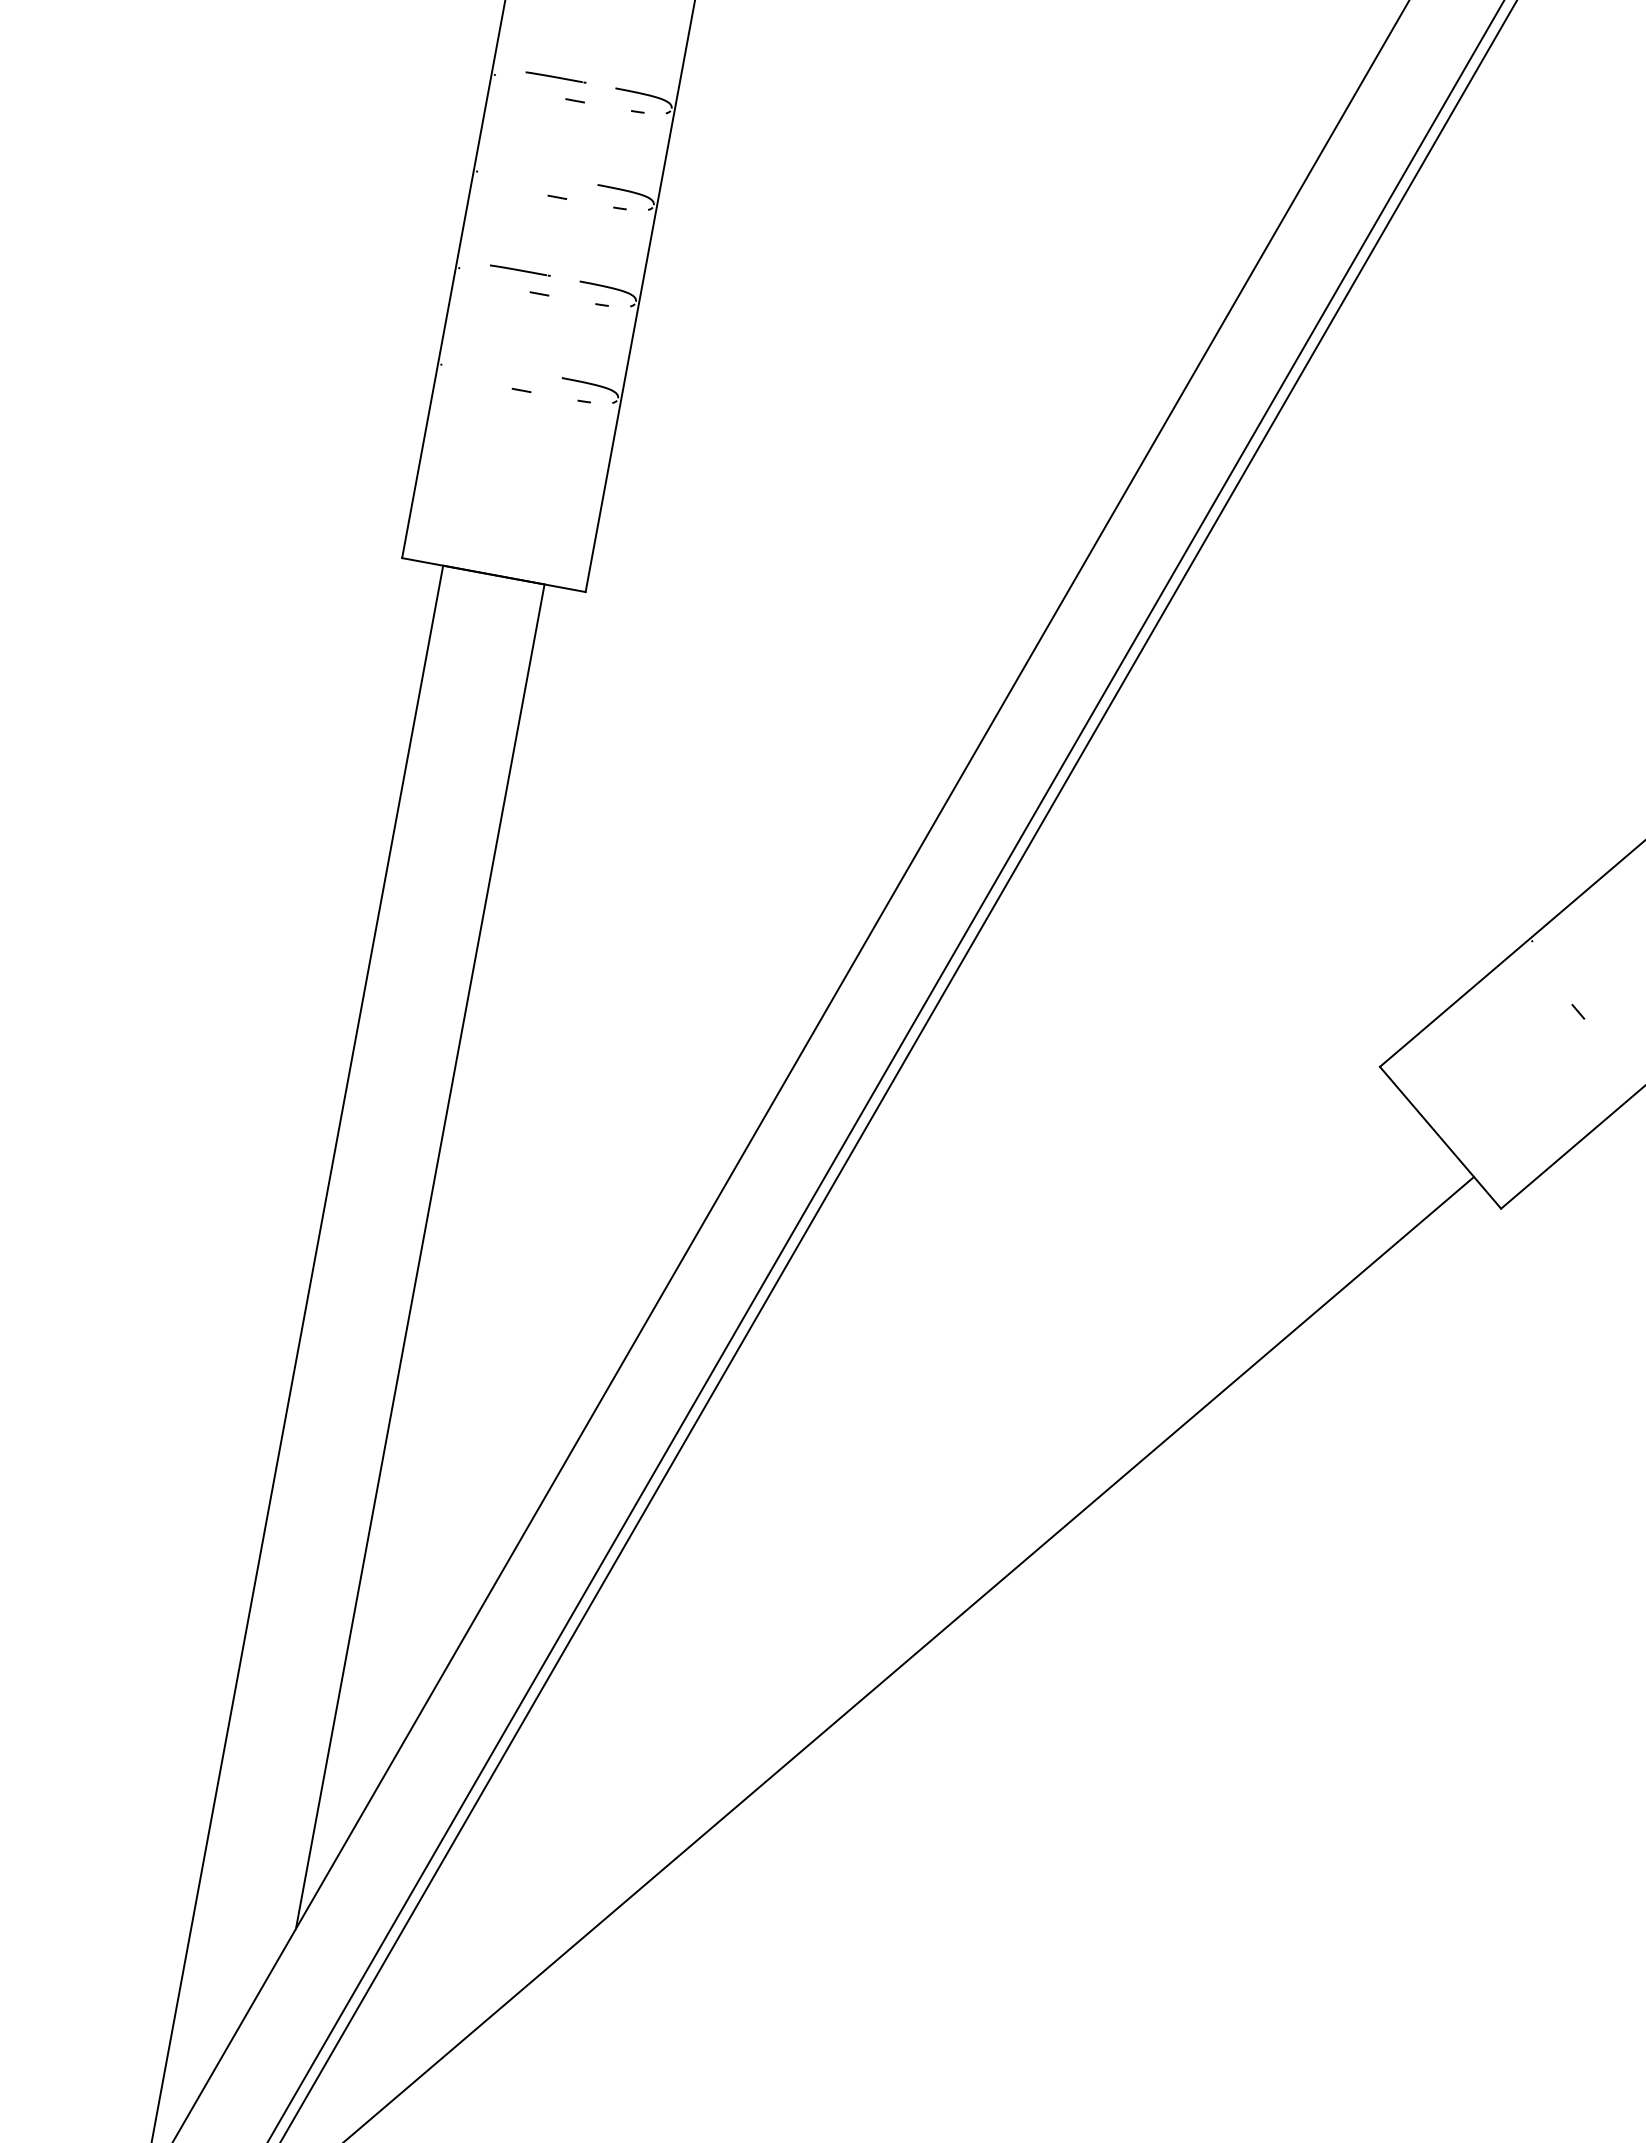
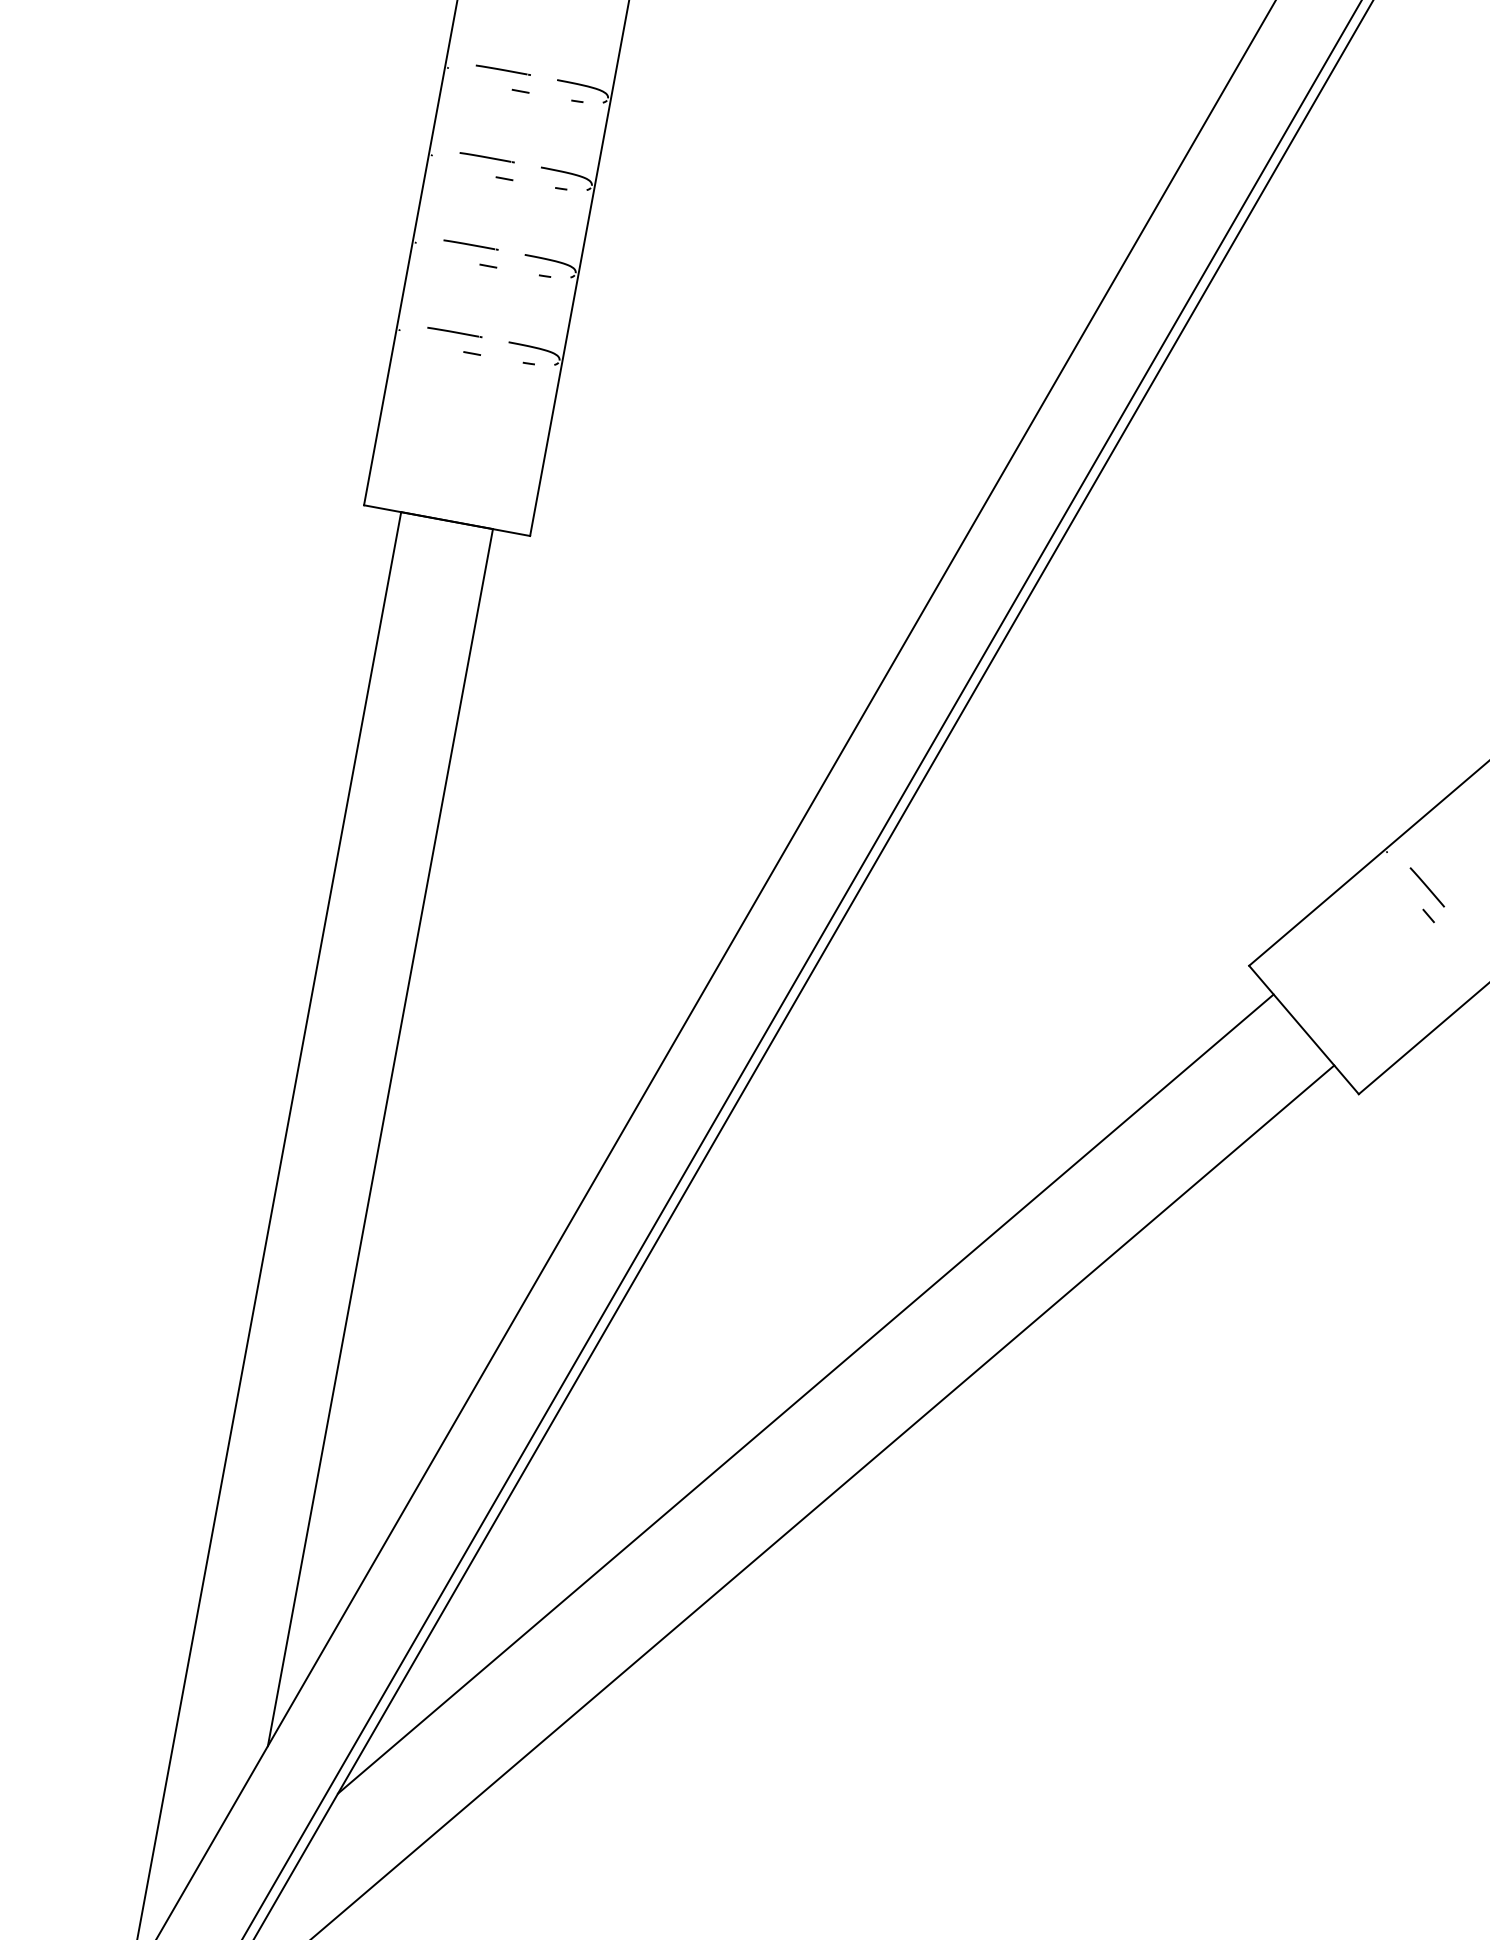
line: (537, 174) -> (486, 158), added
line: (502, 367) -> (454, 332), added
line: (1576, 980) -> (1427, 887), added
line: (890, 1539) -> (806, 1393), added

